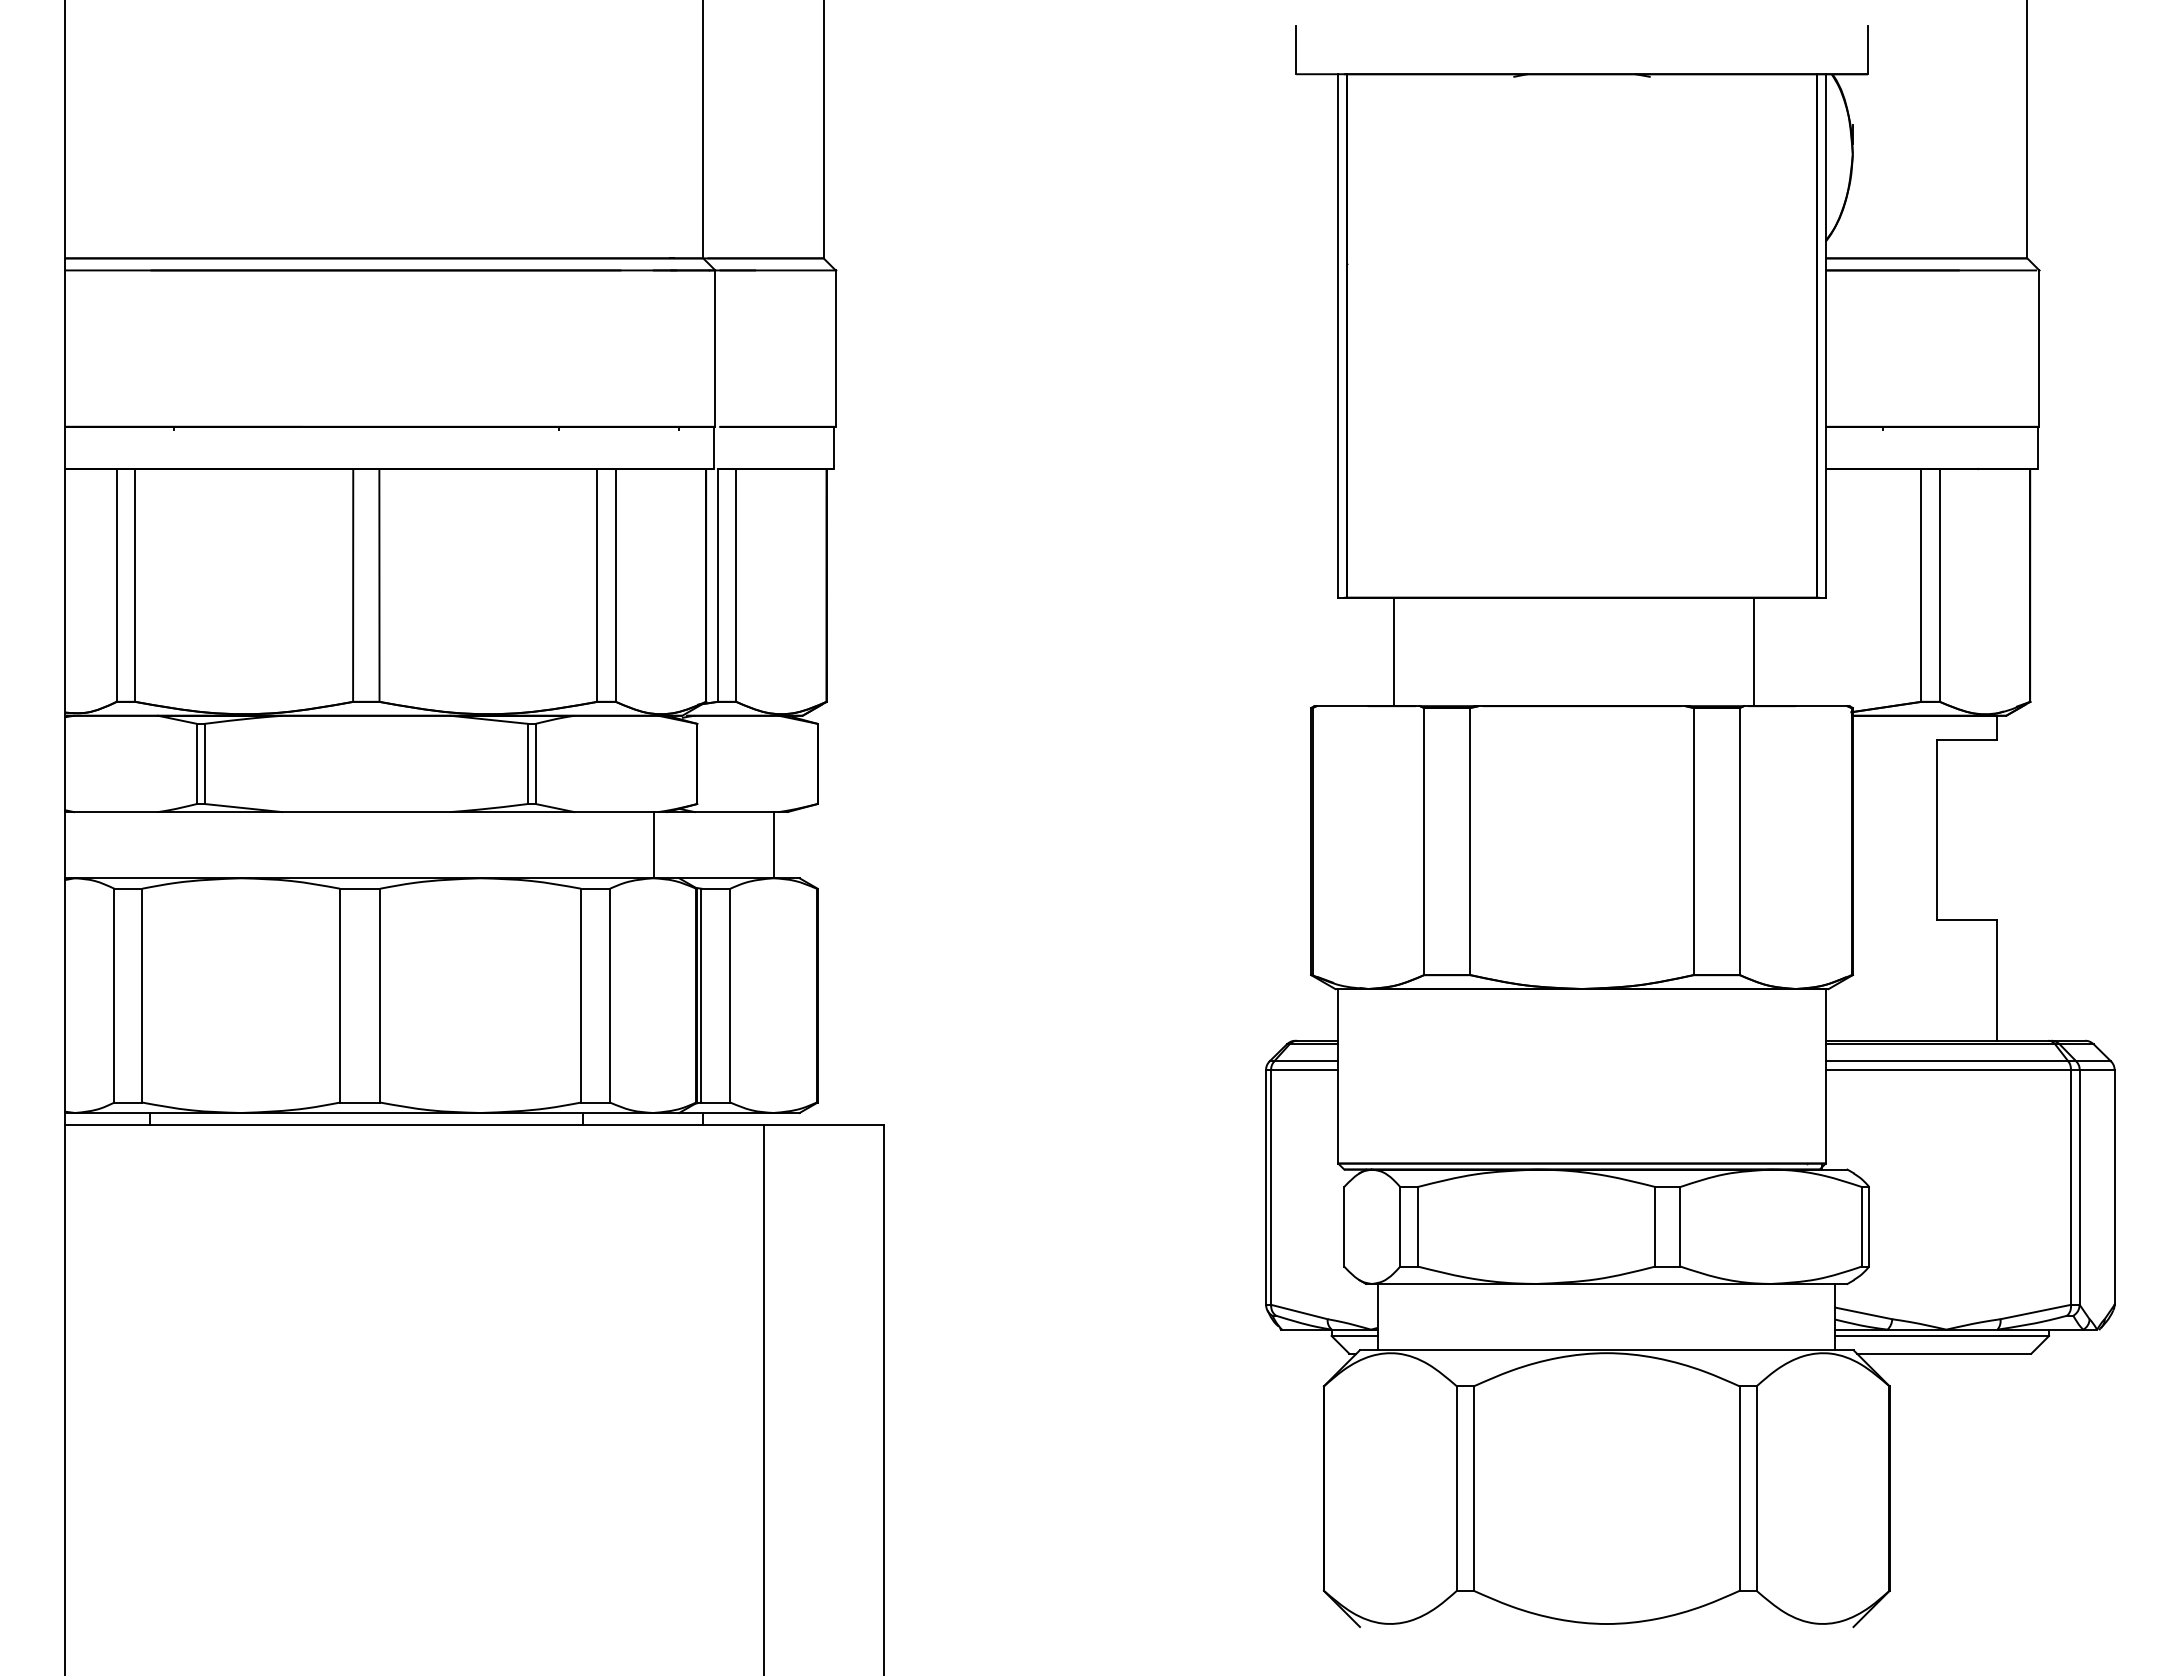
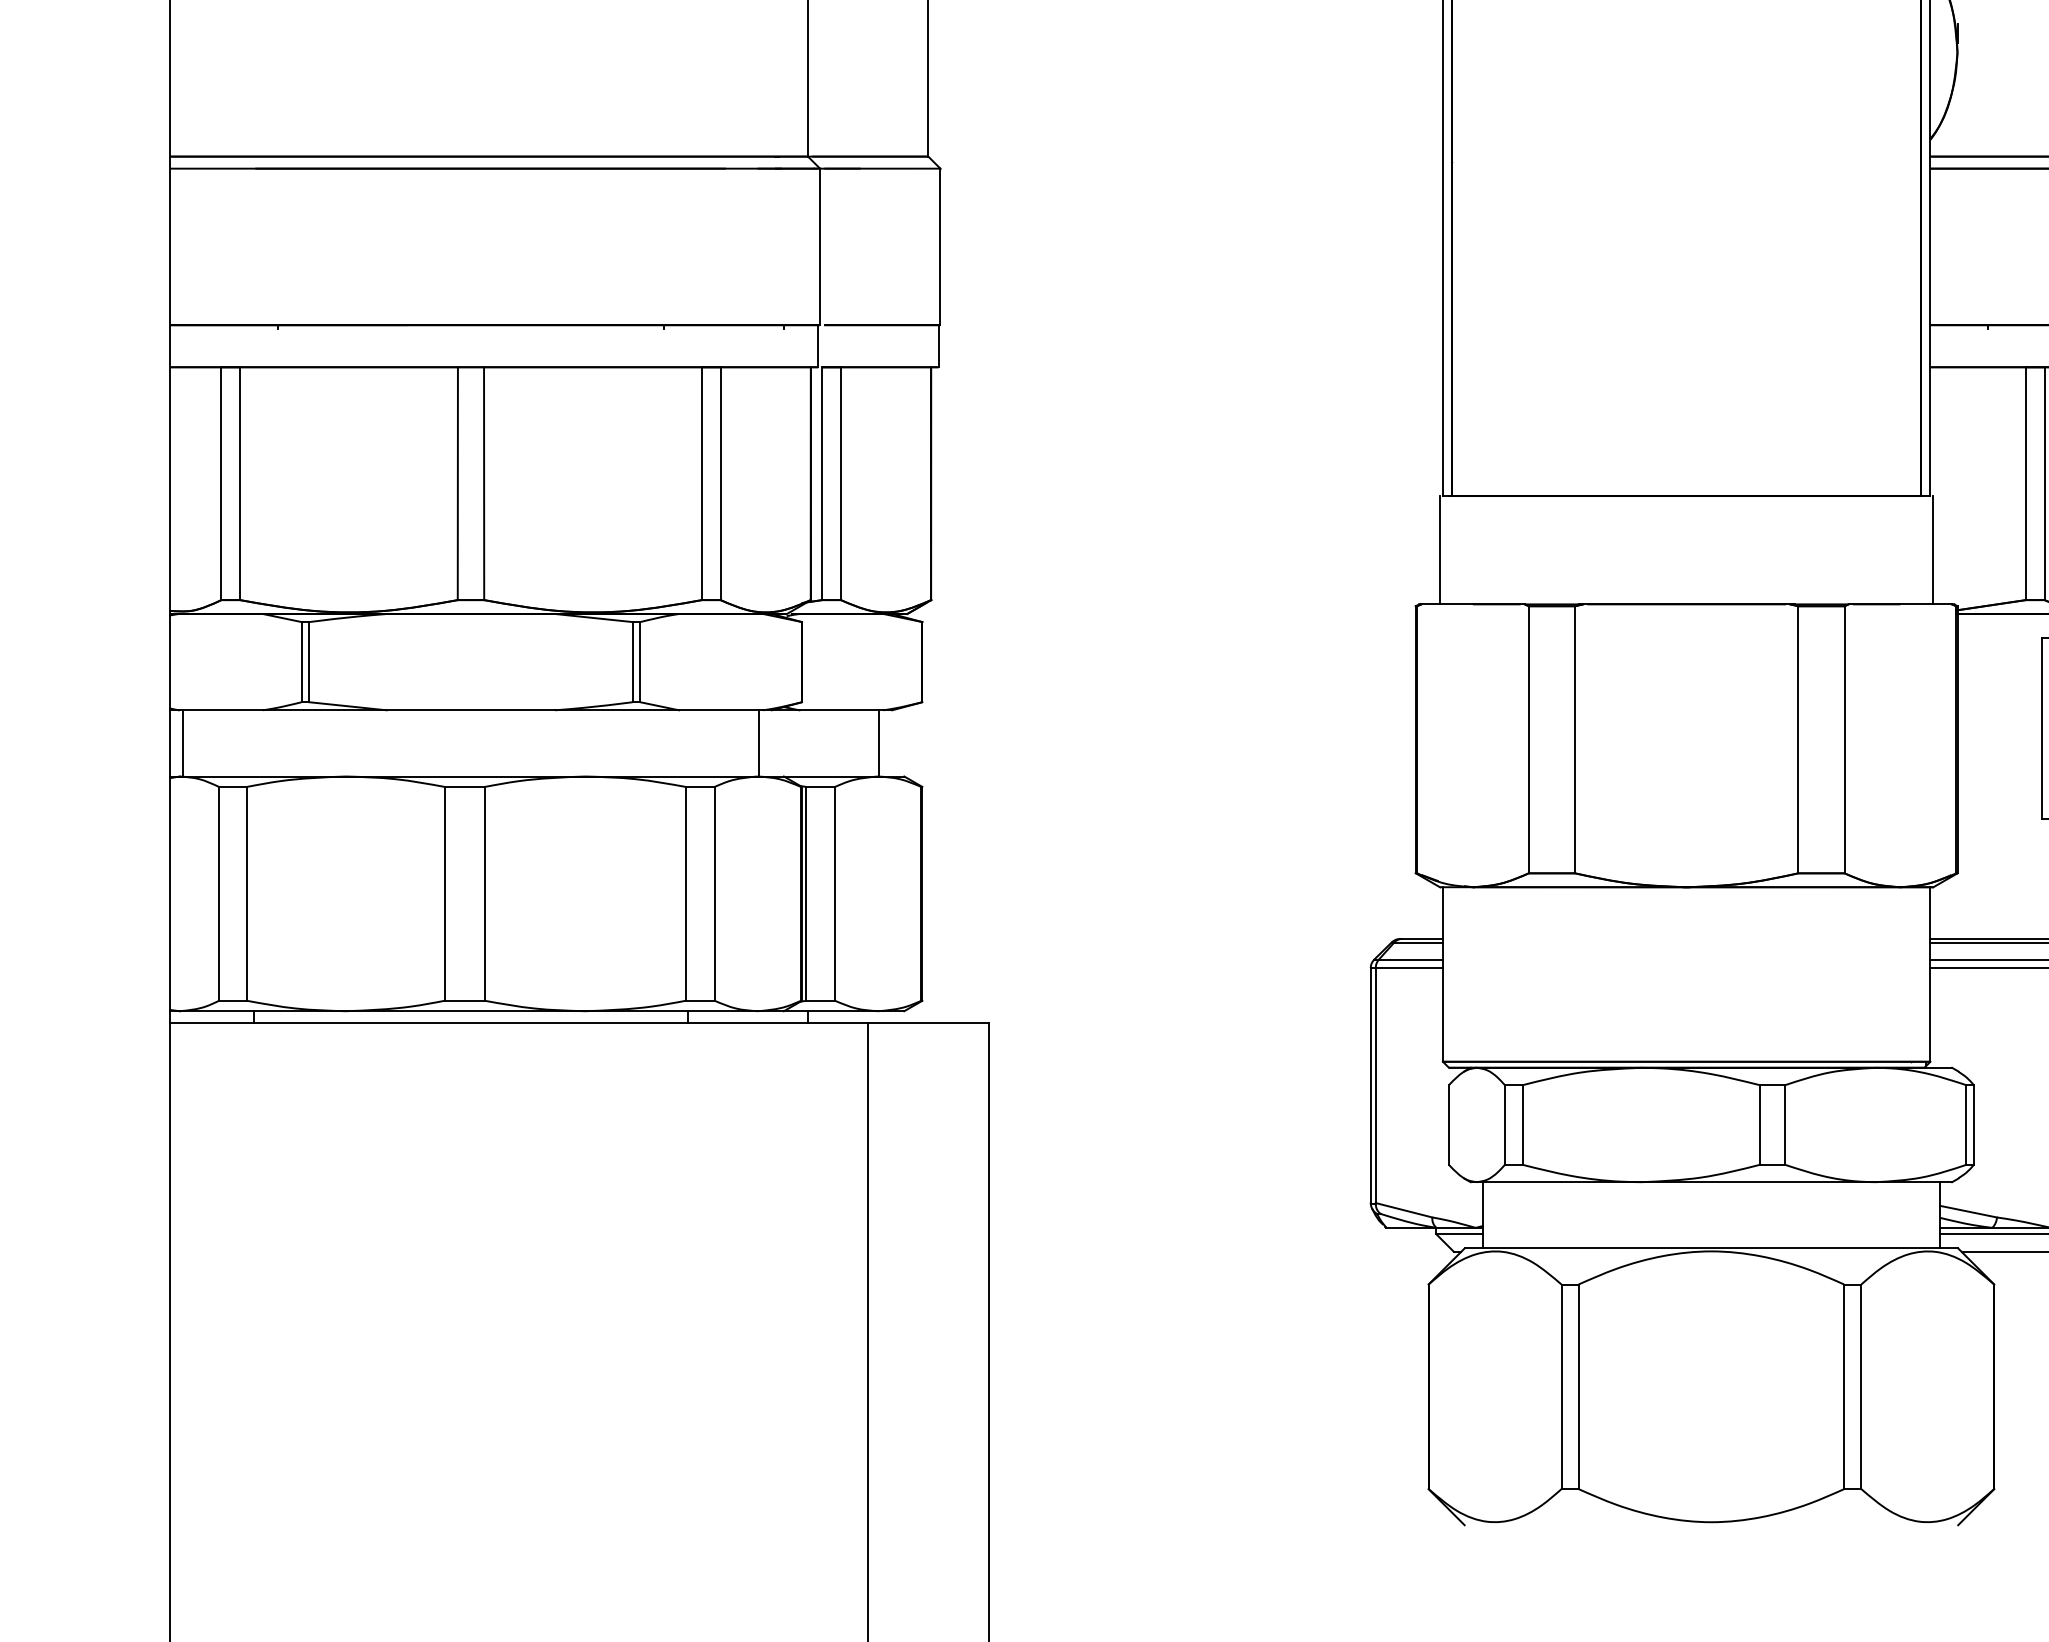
line: (1394, 651) -> (1440, 549), moved
line: (1753, 651) -> (1933, 549), moved
line: (78, 845) -> (183, 743), added

